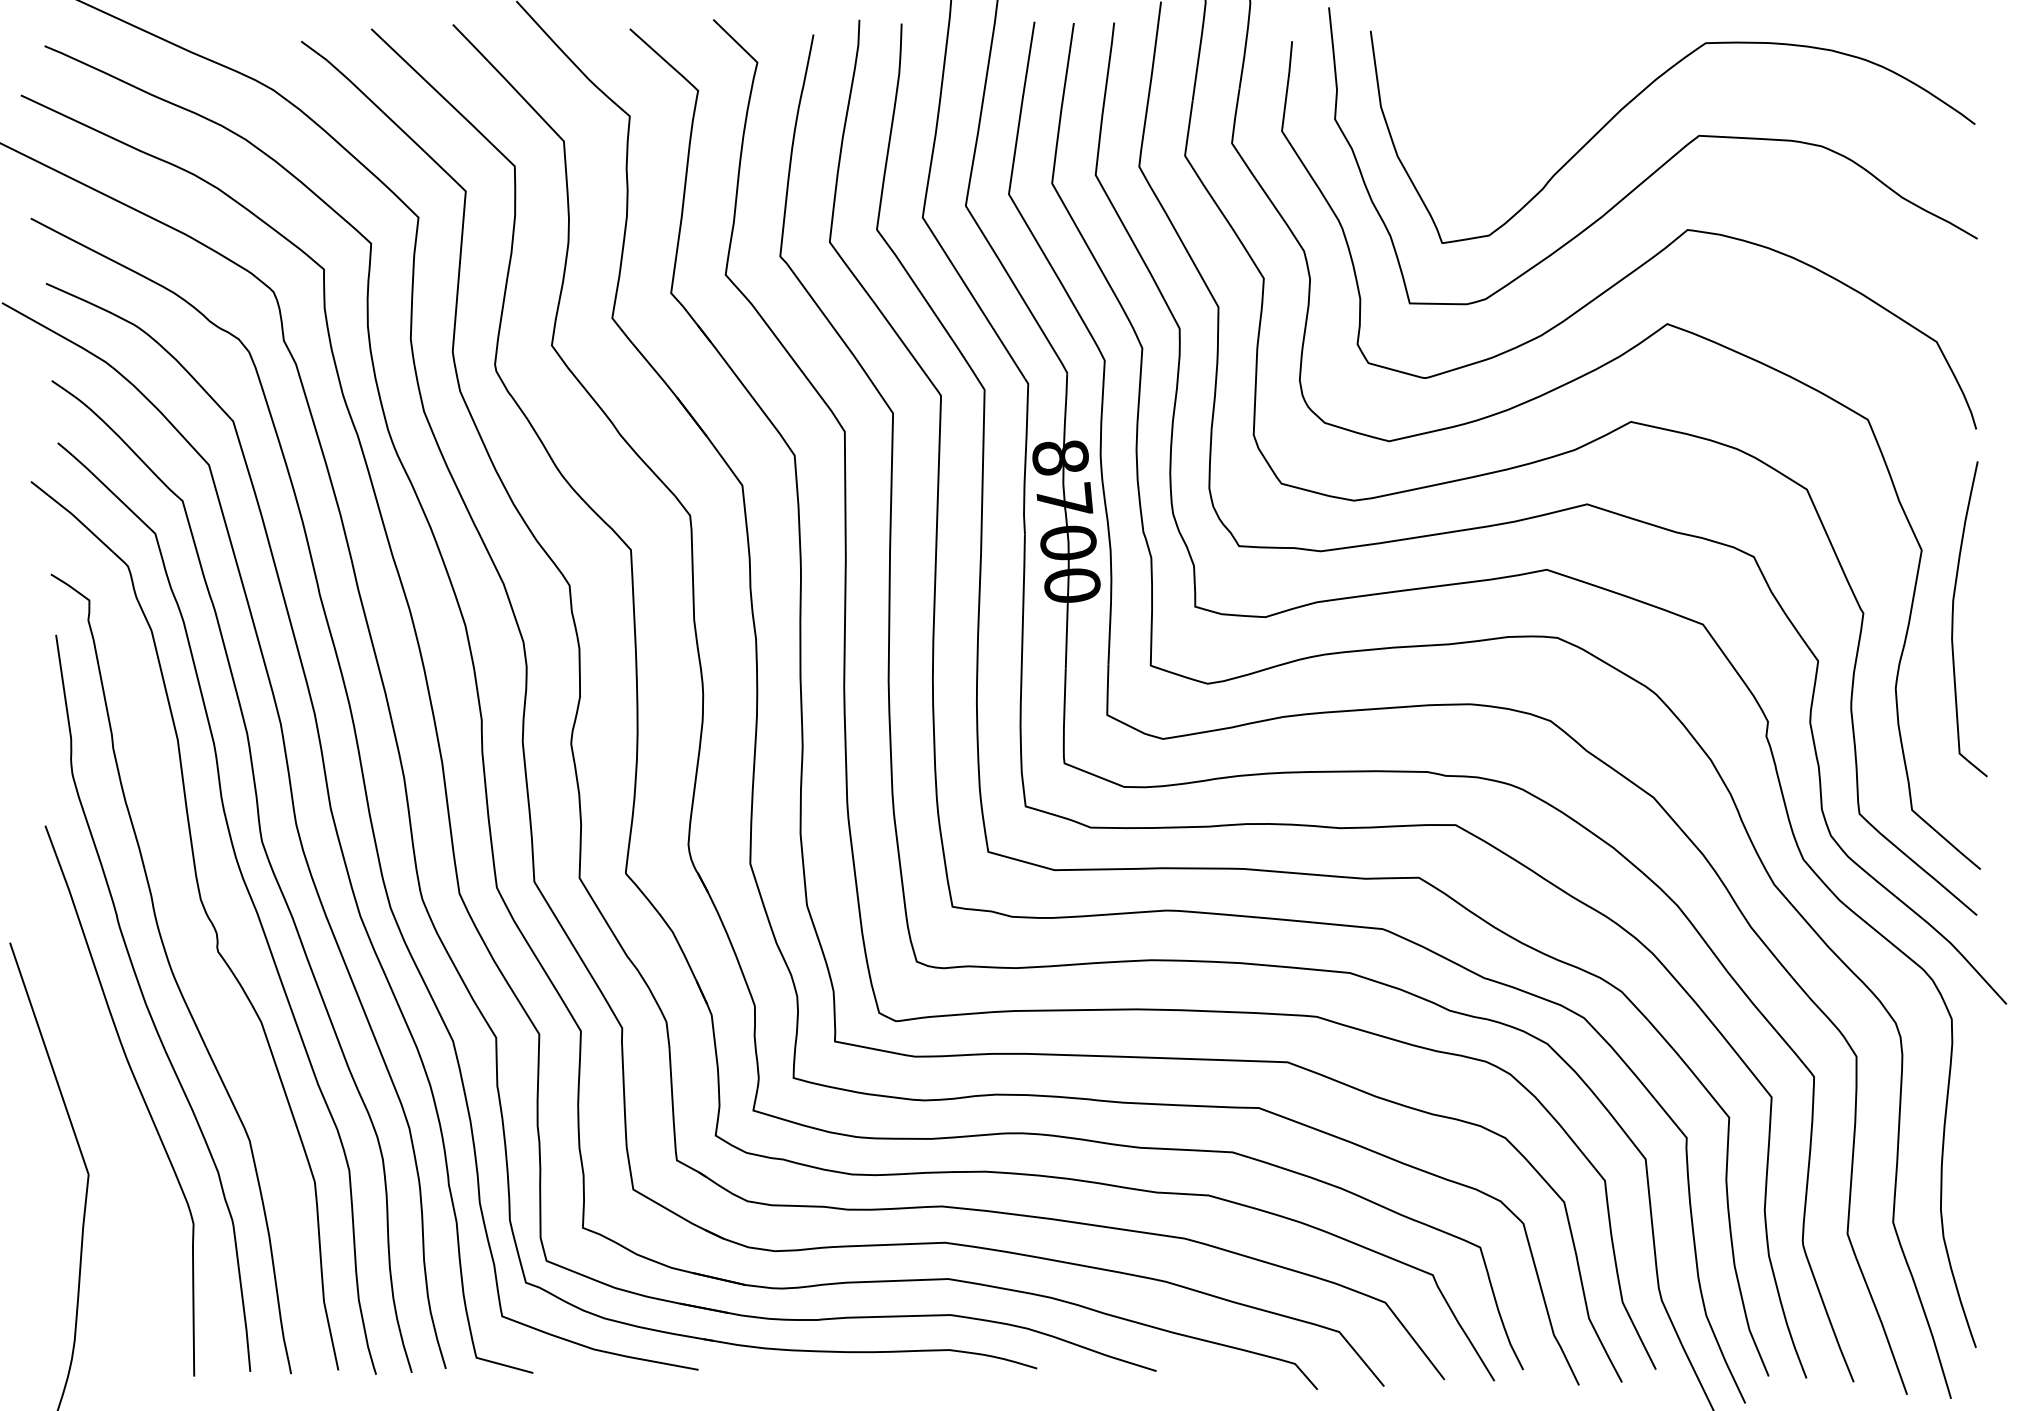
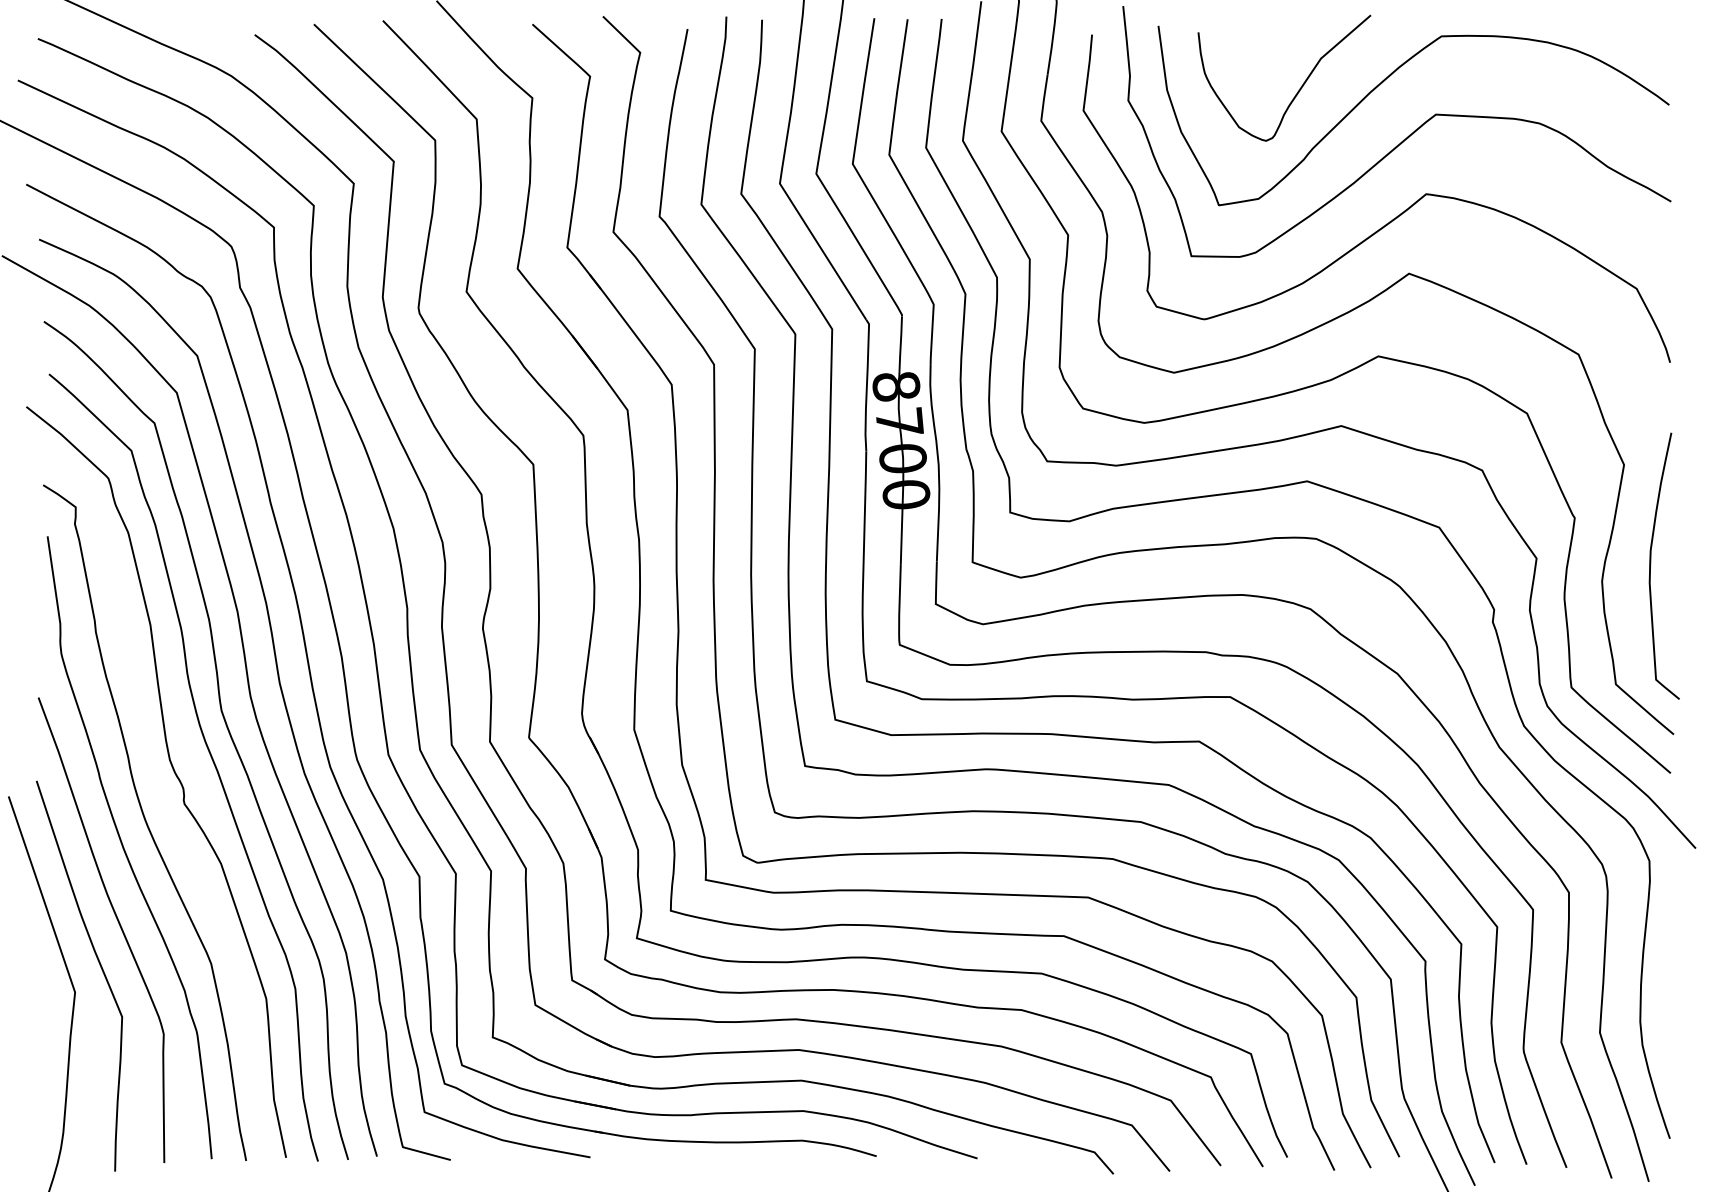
curve: (1537, 105) -> (1299, 88), added
curve: (1953, 619) -> (1650, 566), moved
curve: (118, 1144) -> (100, 966), added

